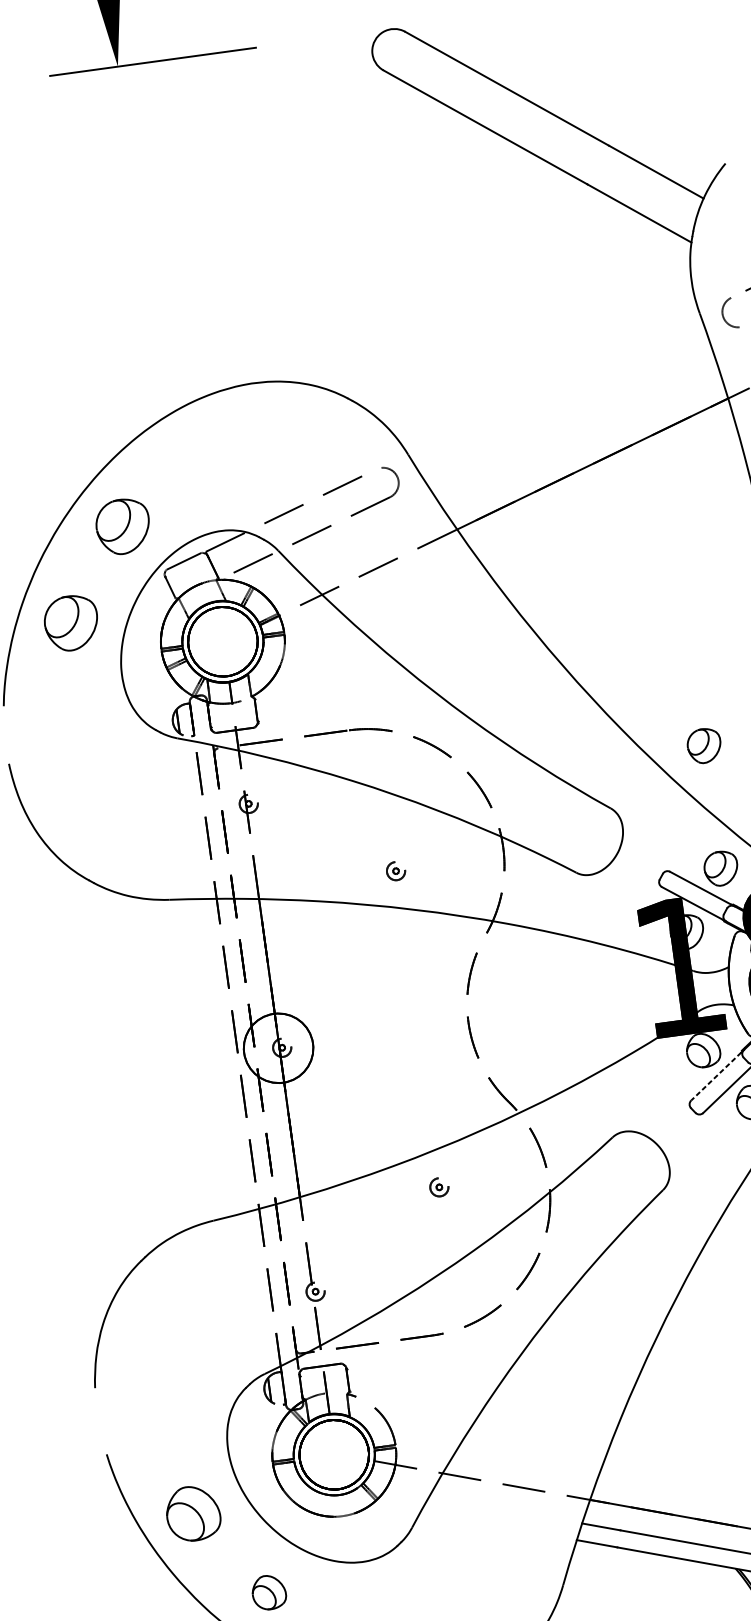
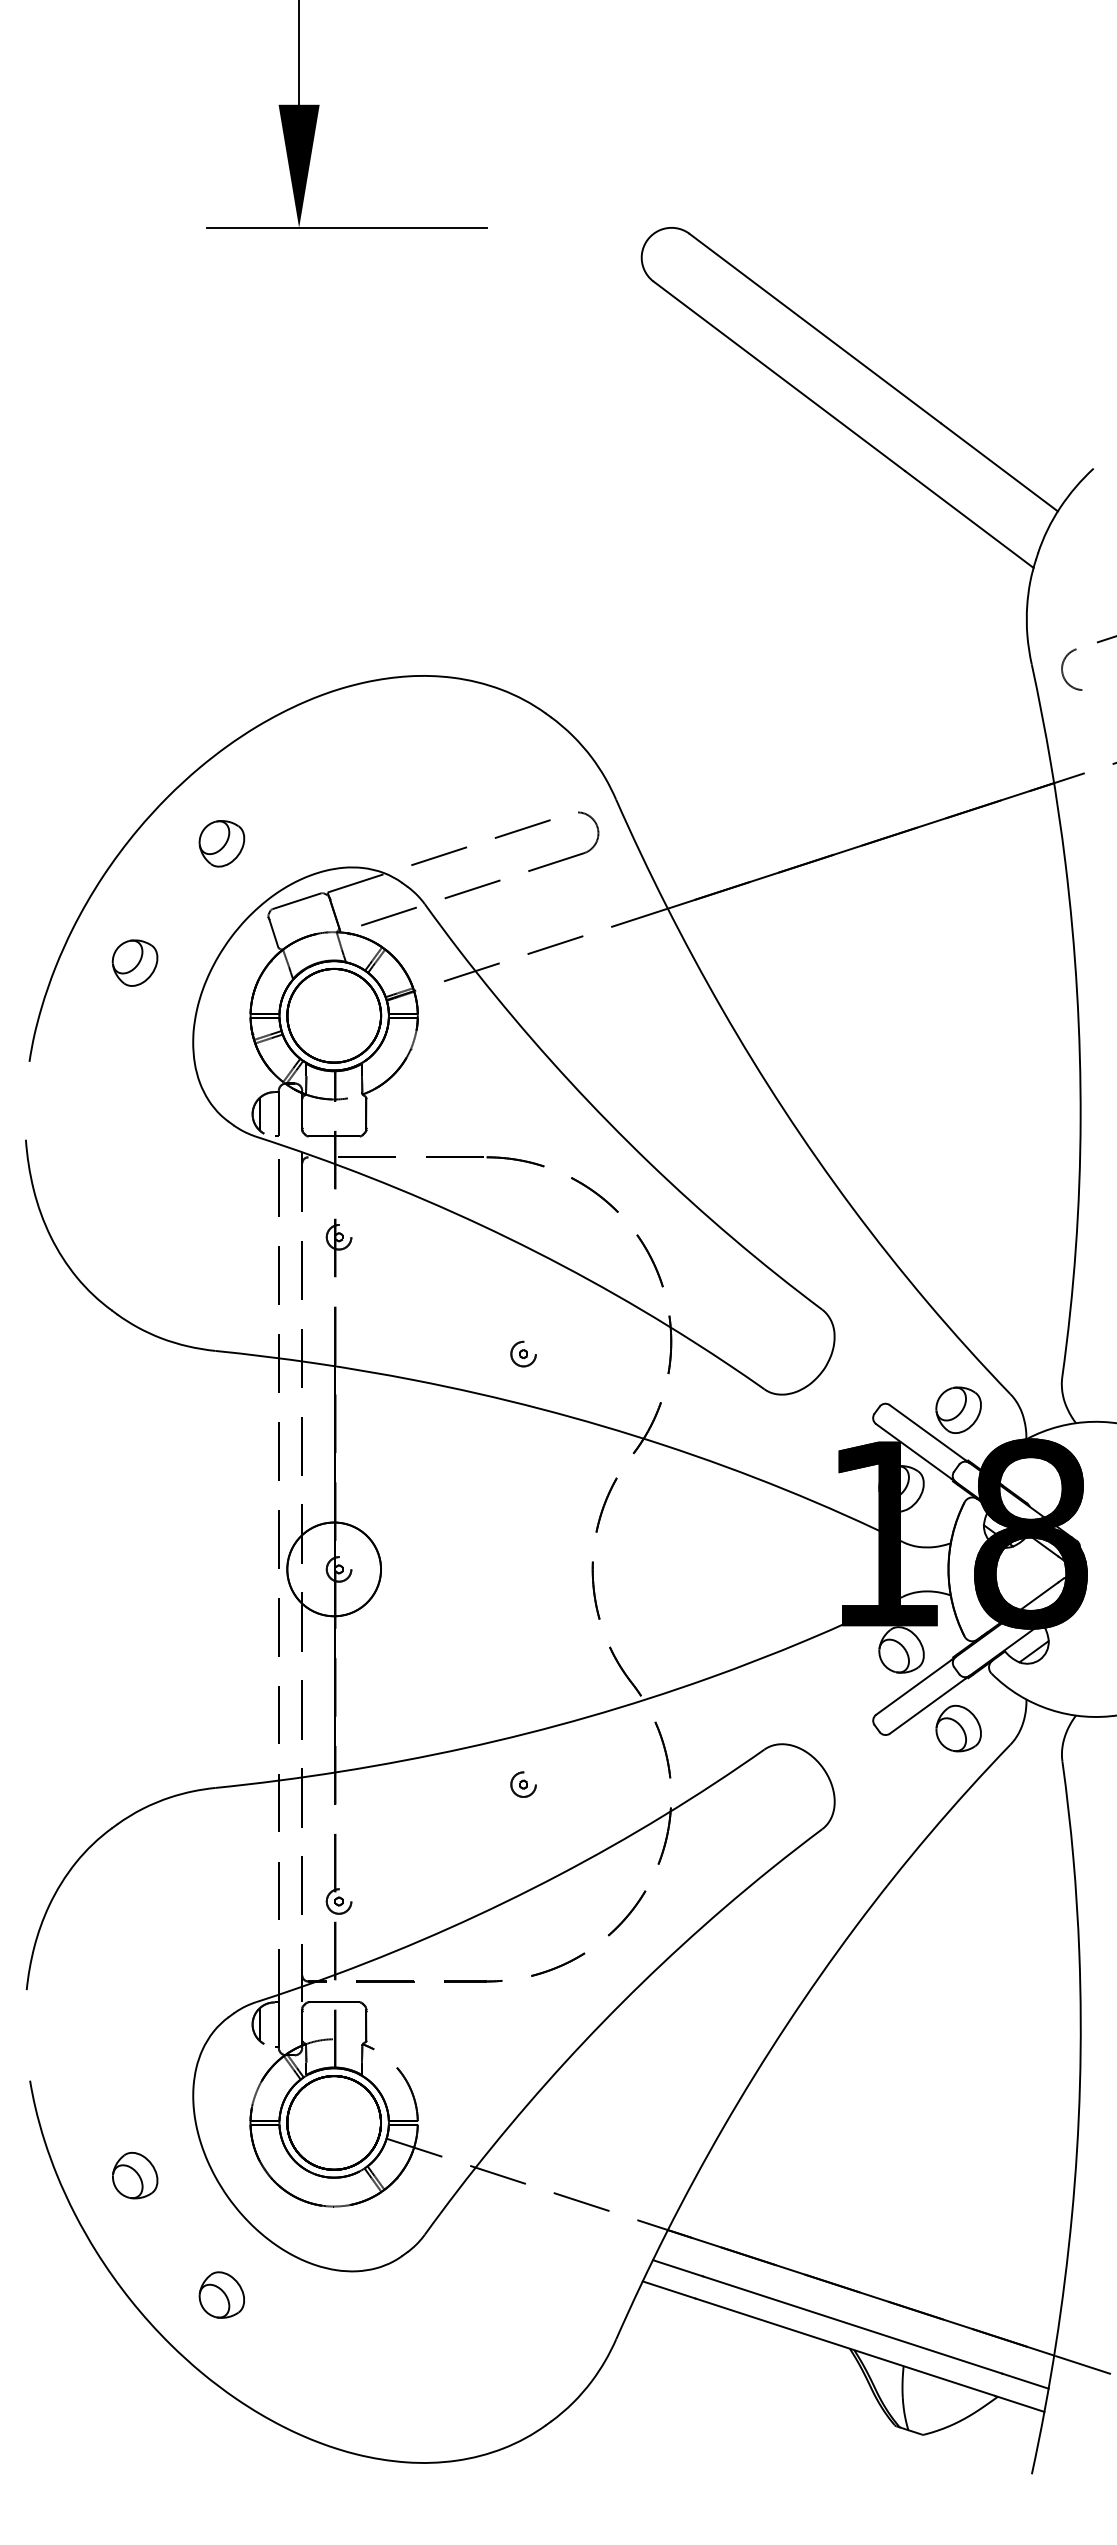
part: (122, 526) -> (221, 843), size x0.62
part: (70, 622) -> (134, 962), size x0.62
part: (704, 745) -> (958, 1242), removed
line: (716, 1076) -> (914, 1687), dashed -> solid
part: (193, 1513) -> (135, 2175), size x0.62

